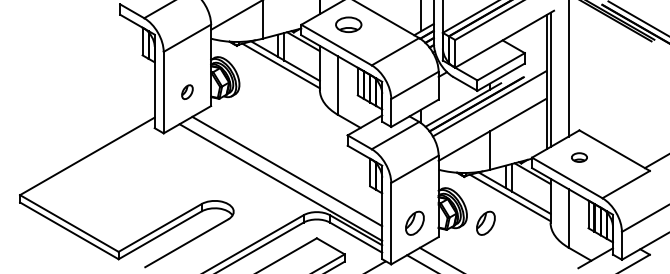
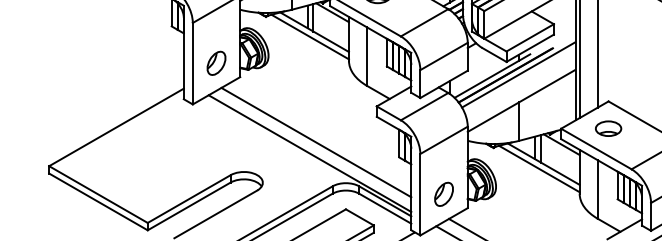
part: (187, 91) -> (216, 62), size x1.67
part: (579, 157) -> (608, 128), size x1.67
part: (485, 222) -> (514, 193), removed

